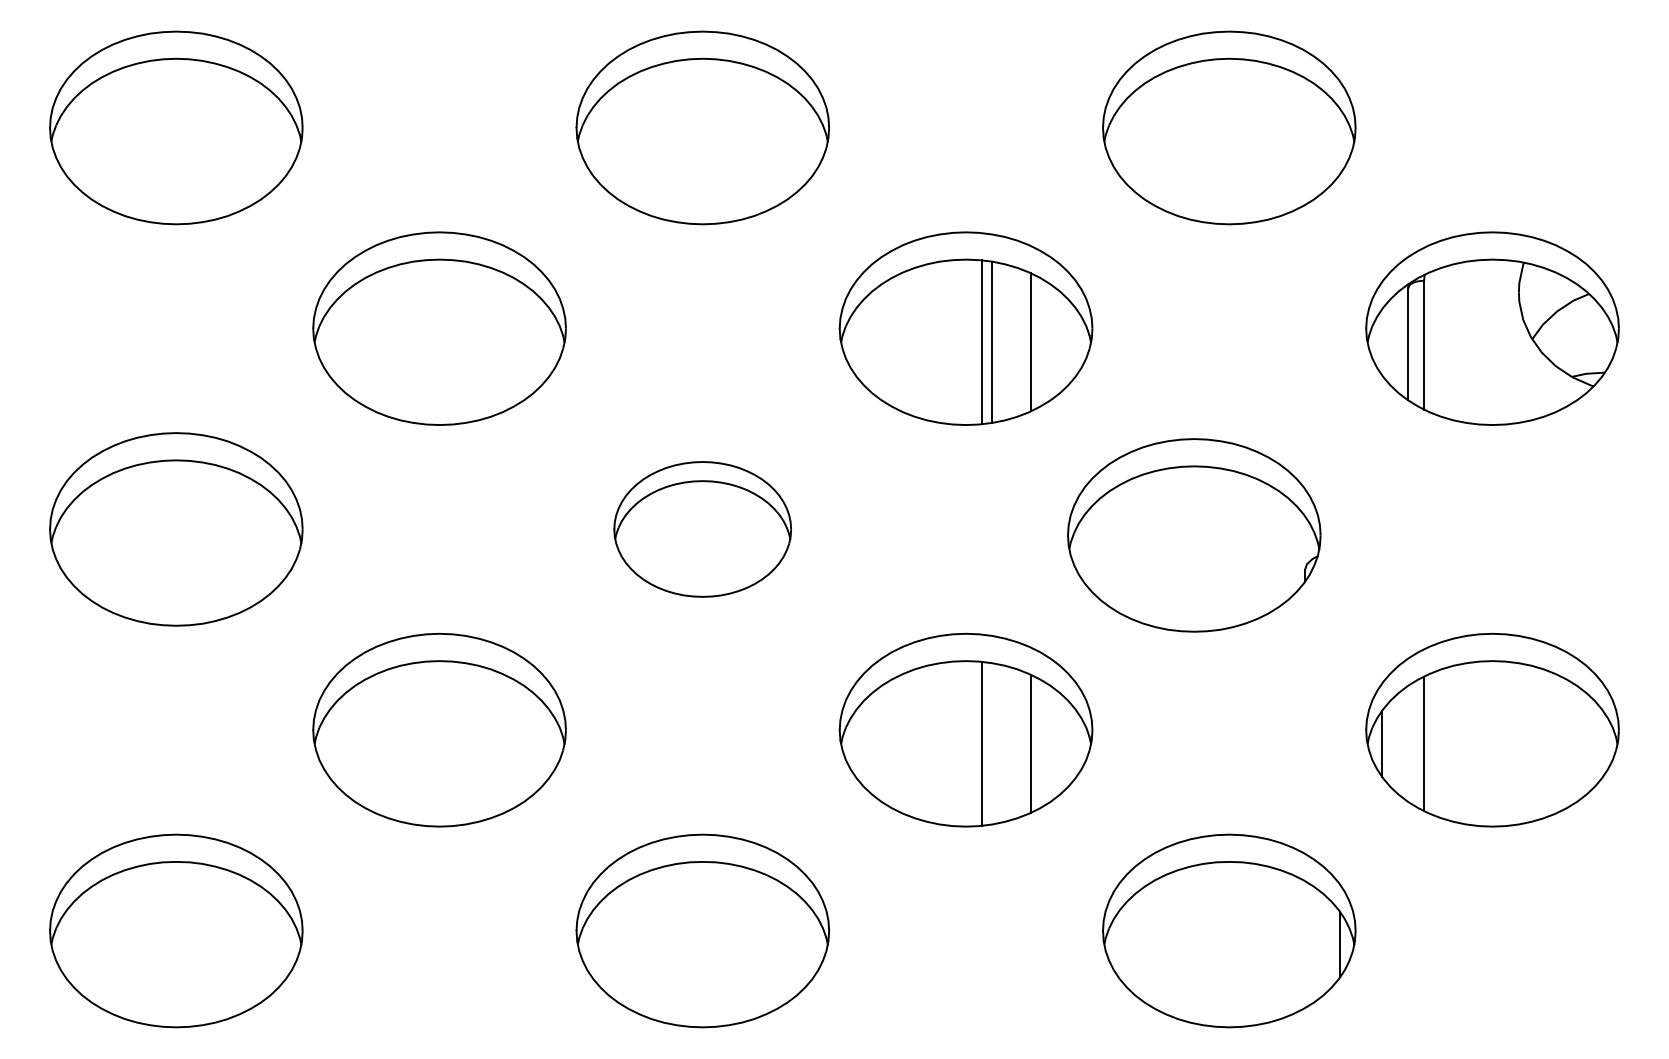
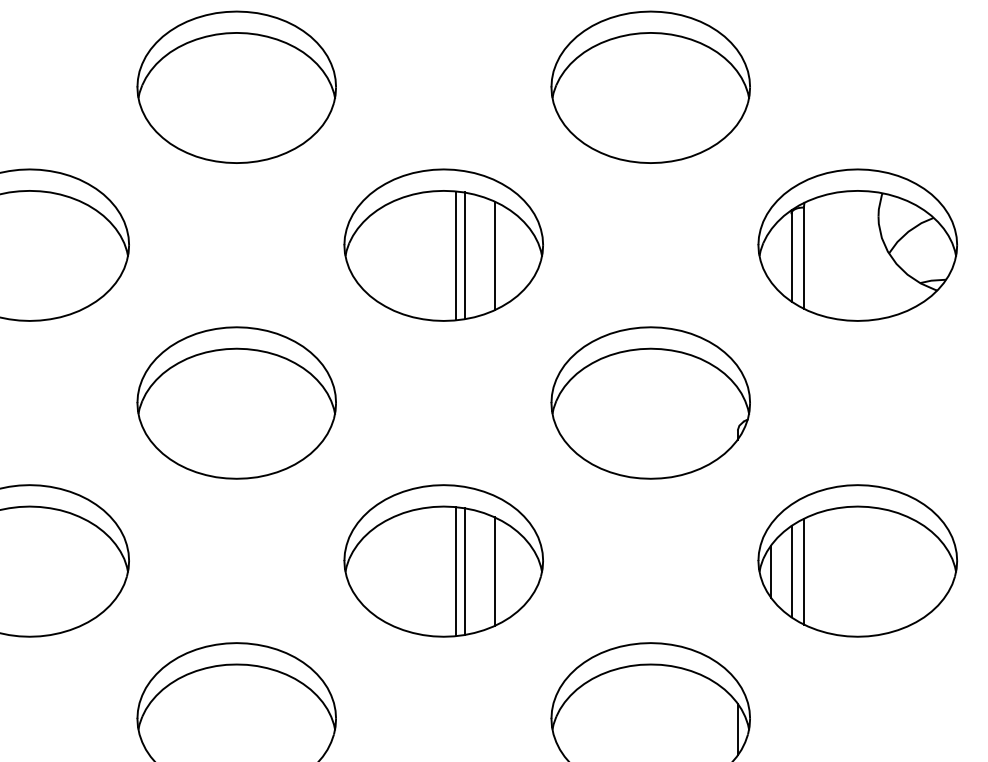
part: (702, 529) -> (236, 403), size x1.43
part: (1194, 535) -> (650, 403), moved
line: (992, 743) -> (464, 571), added
line: (1408, 743) -> (791, 571), added

